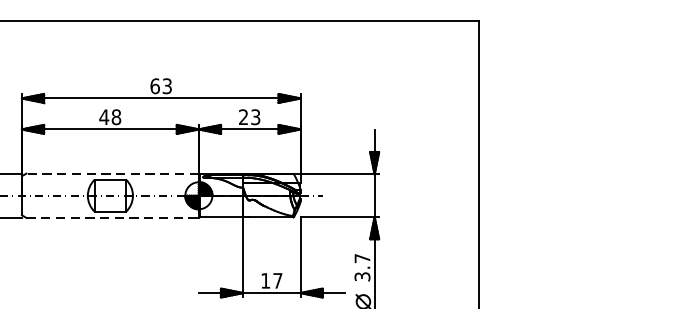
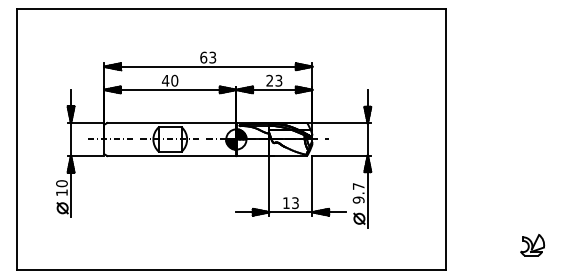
text: (116, 116) -> (174, 80), 48 -> 40
line: (112, 173) -> (171, 122), dashed -> solid
line: (113, 218) -> (172, 156), dashed -> solid
text: (362, 276) -> (358, 199), 3.7 -> 9.7
text: (277, 281) -> (295, 203), 17 -> 13

